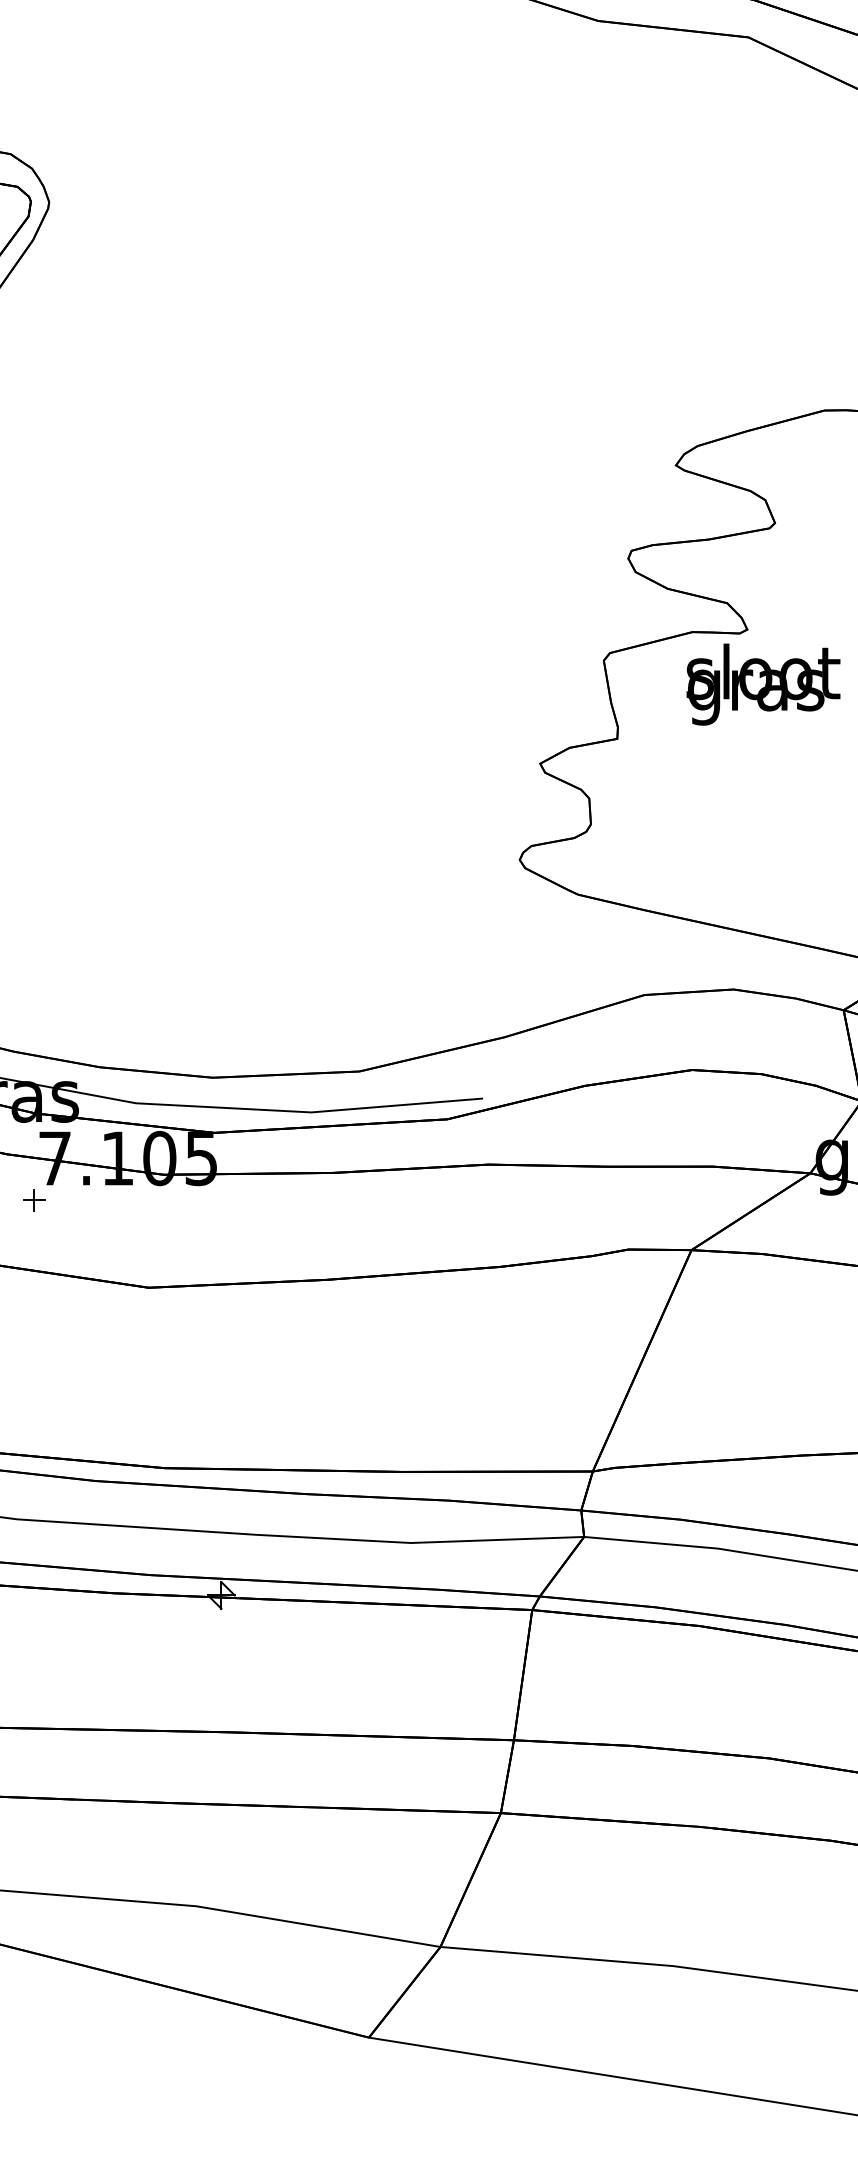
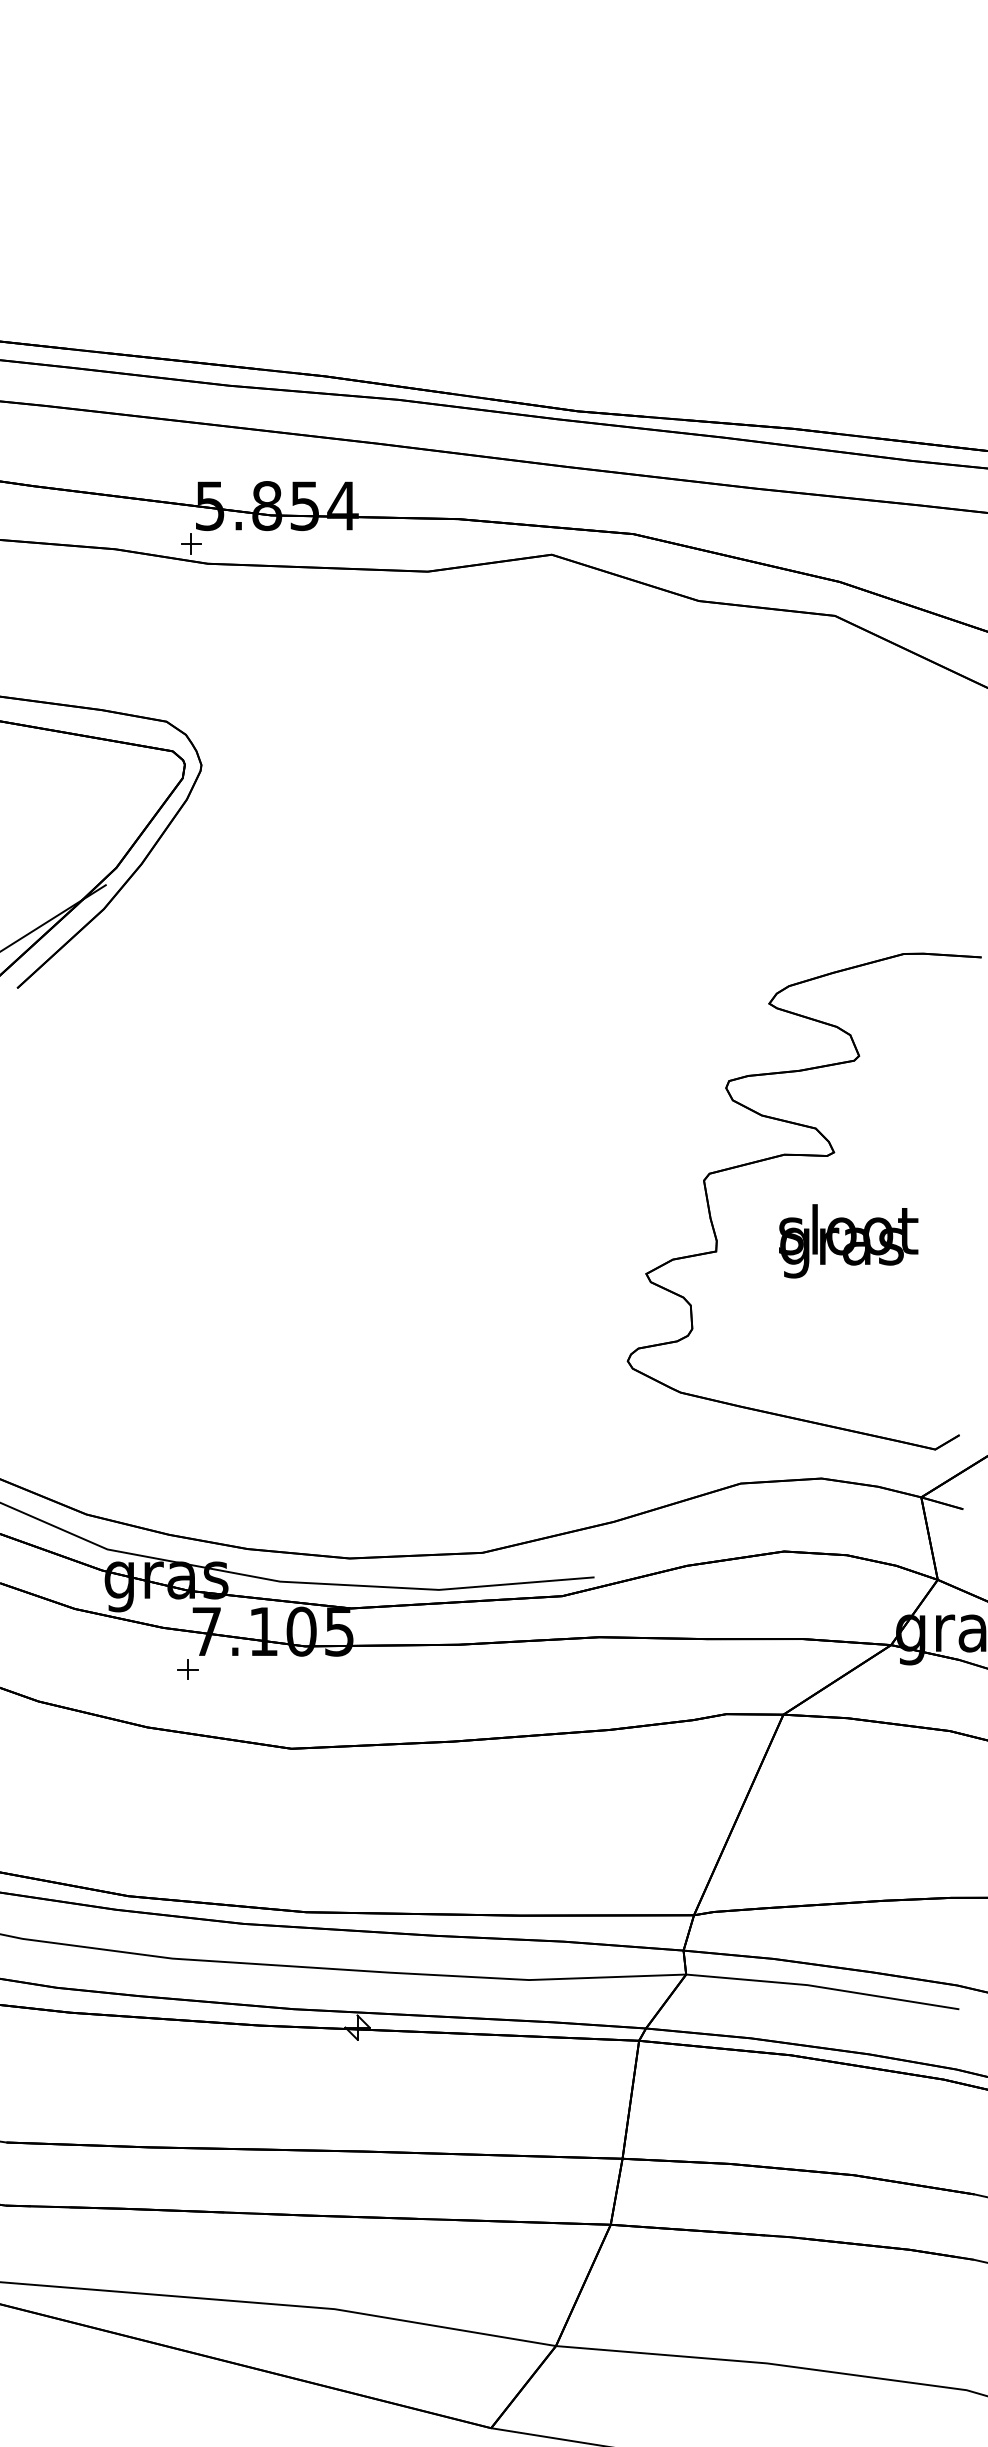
text: (763, 684) -> (848, 1241), moved

